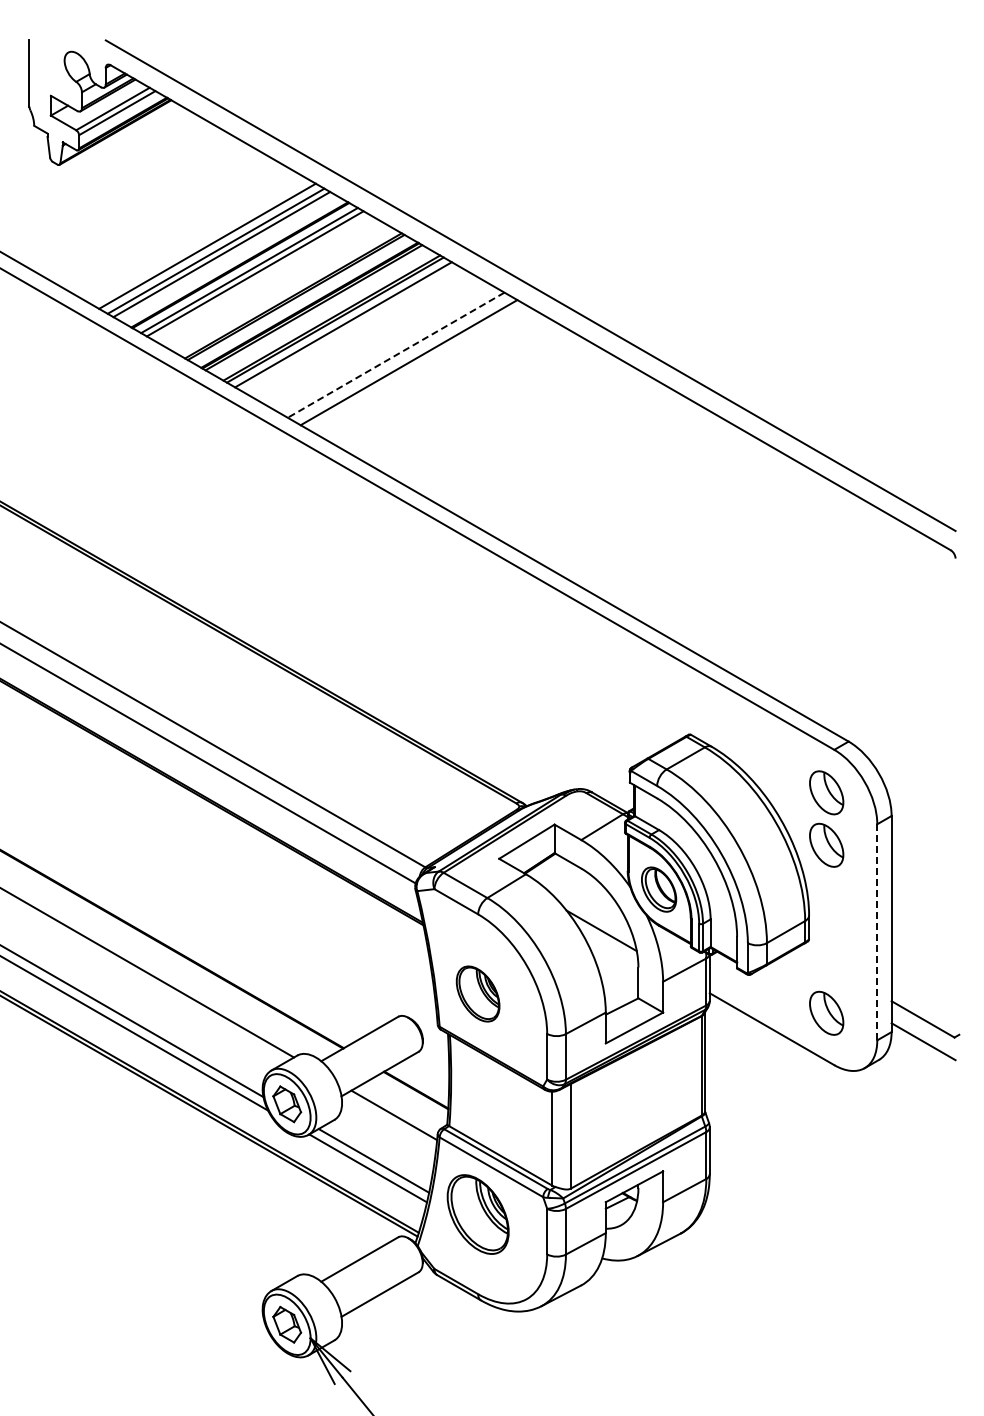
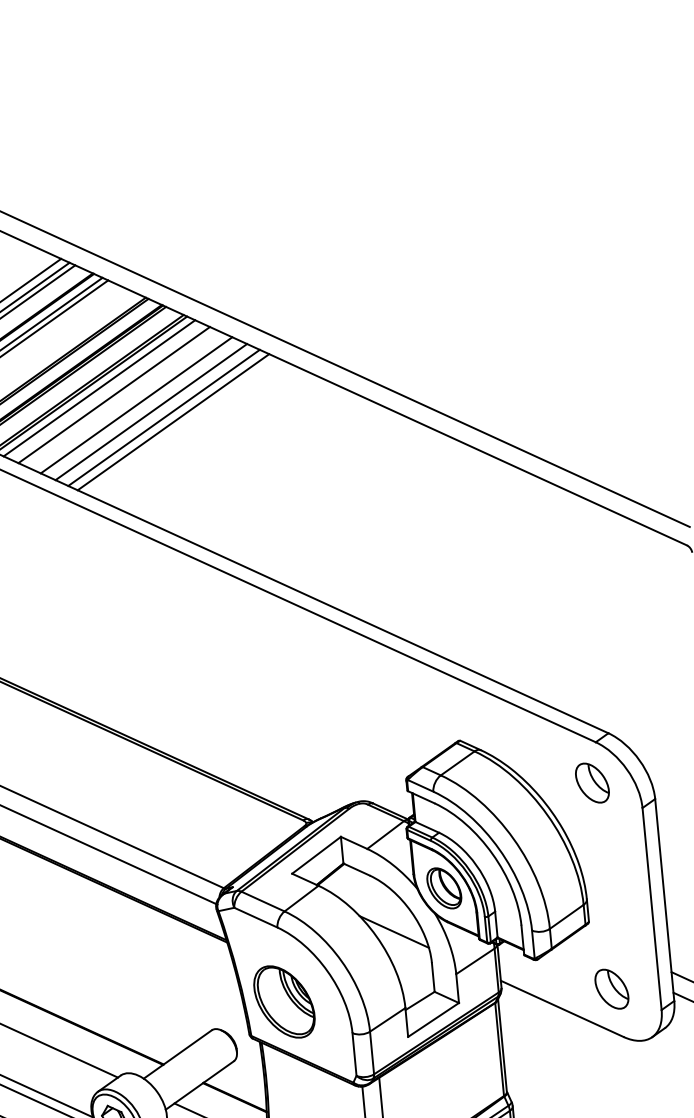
line: (358, 333) -> (114, 395), added
line: (380, 346) -> (135, 405), added
line: (395, 355) -> (150, 412), dashed -> solid
line: (418, 367) -> (173, 421), added
part: (826, 844) -> (596, 831), removed
line: (877, 931) -> (652, 908), dashed -> solid
part: (477, 993) -> (283, 1001), size x1.43

